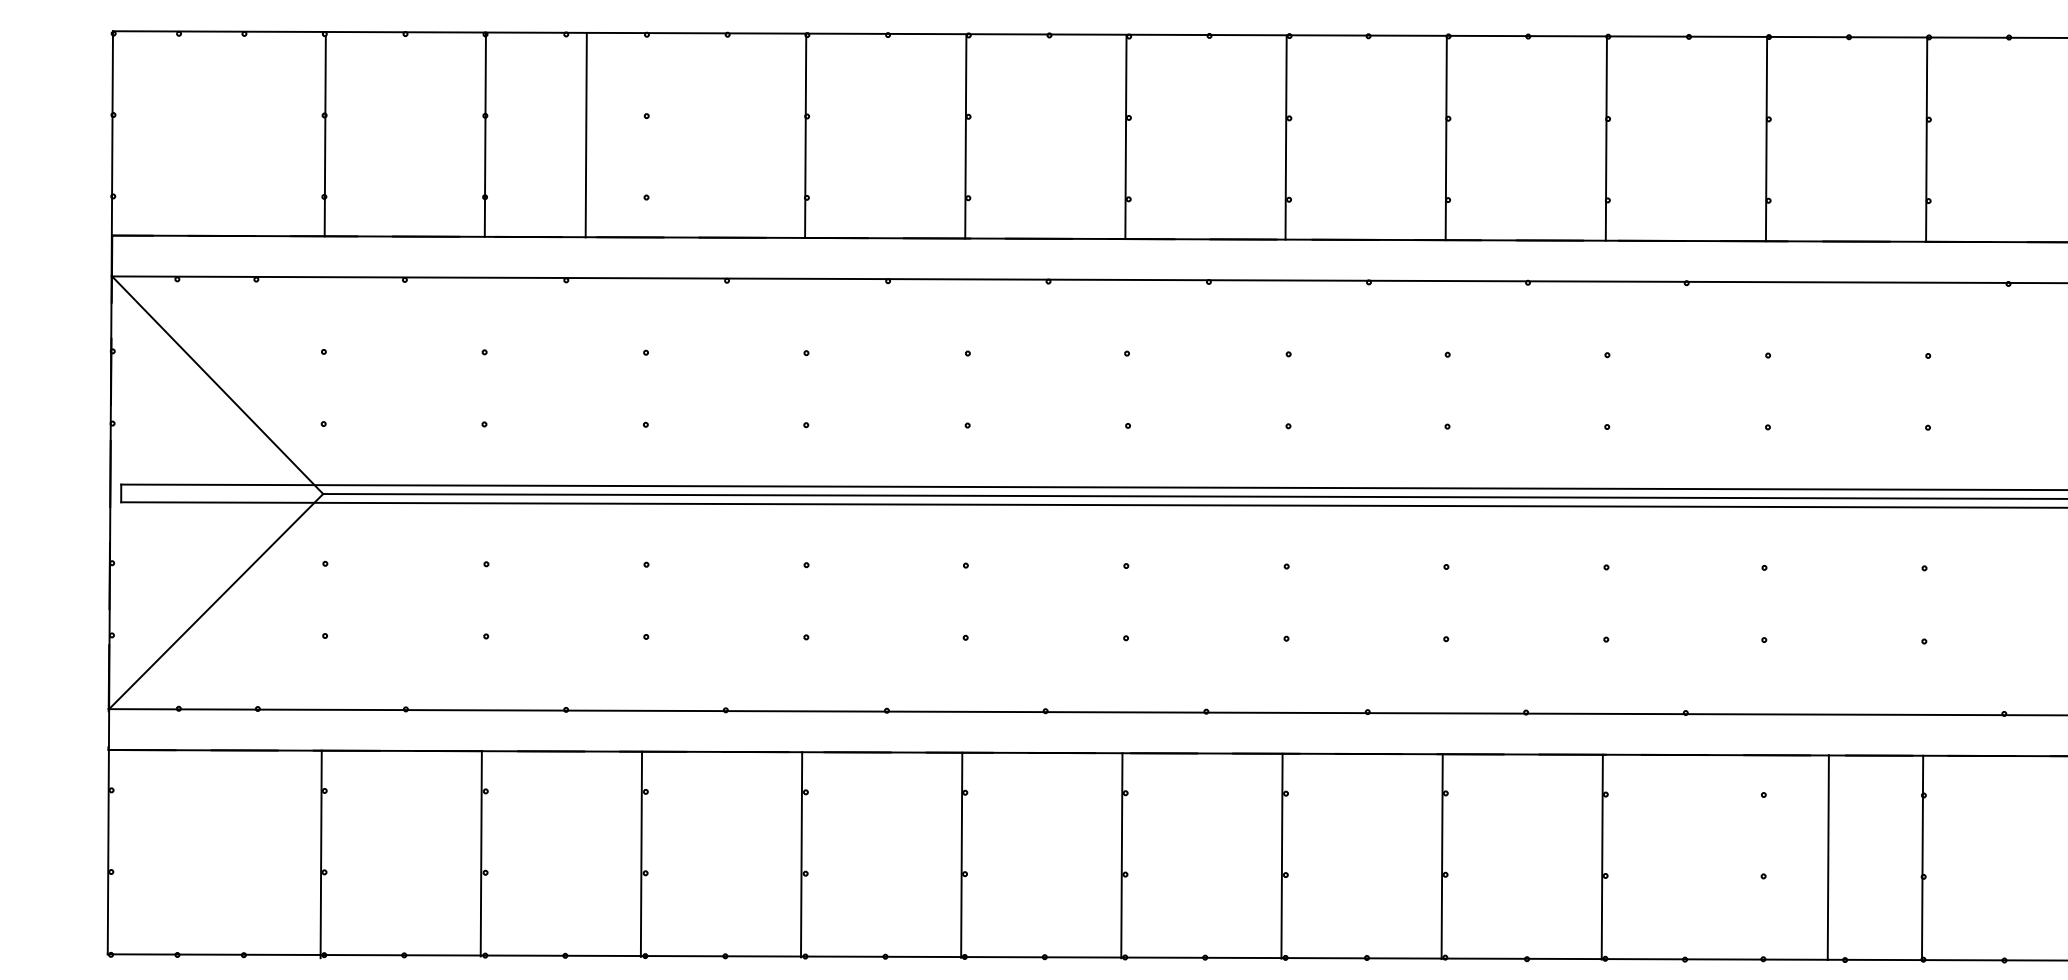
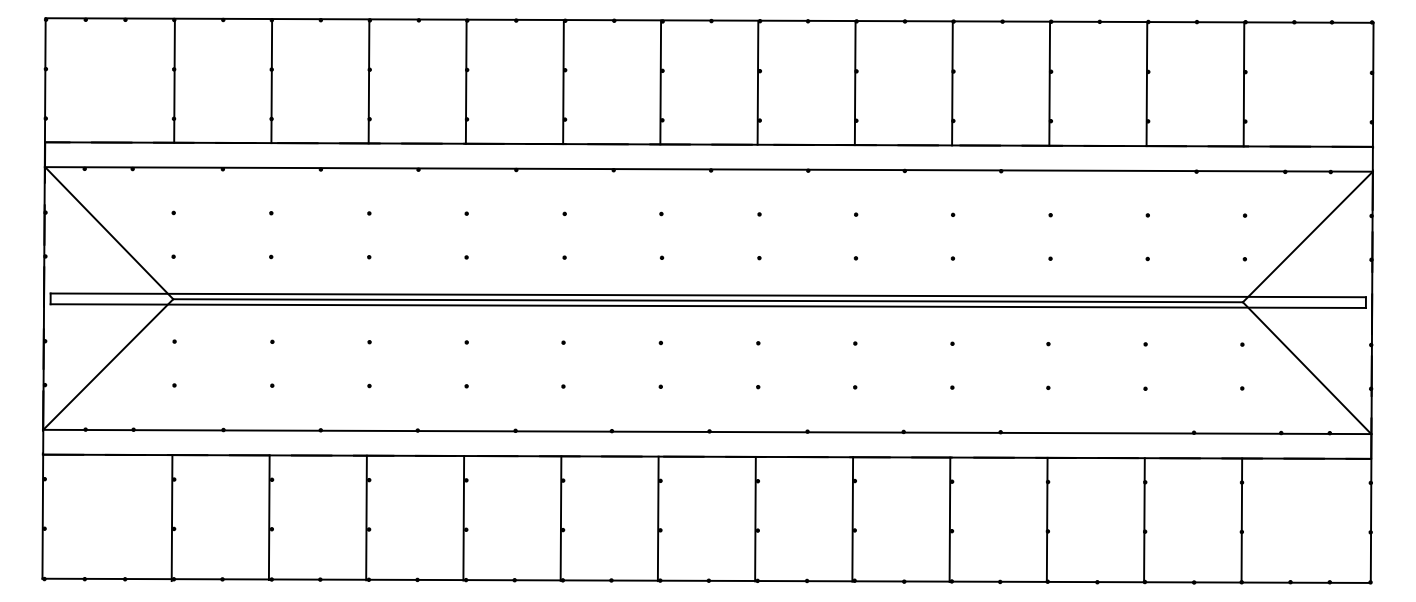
line: (585, 135) -> (368, 81), moved
line: (1827, 856) -> (1046, 519), moved

